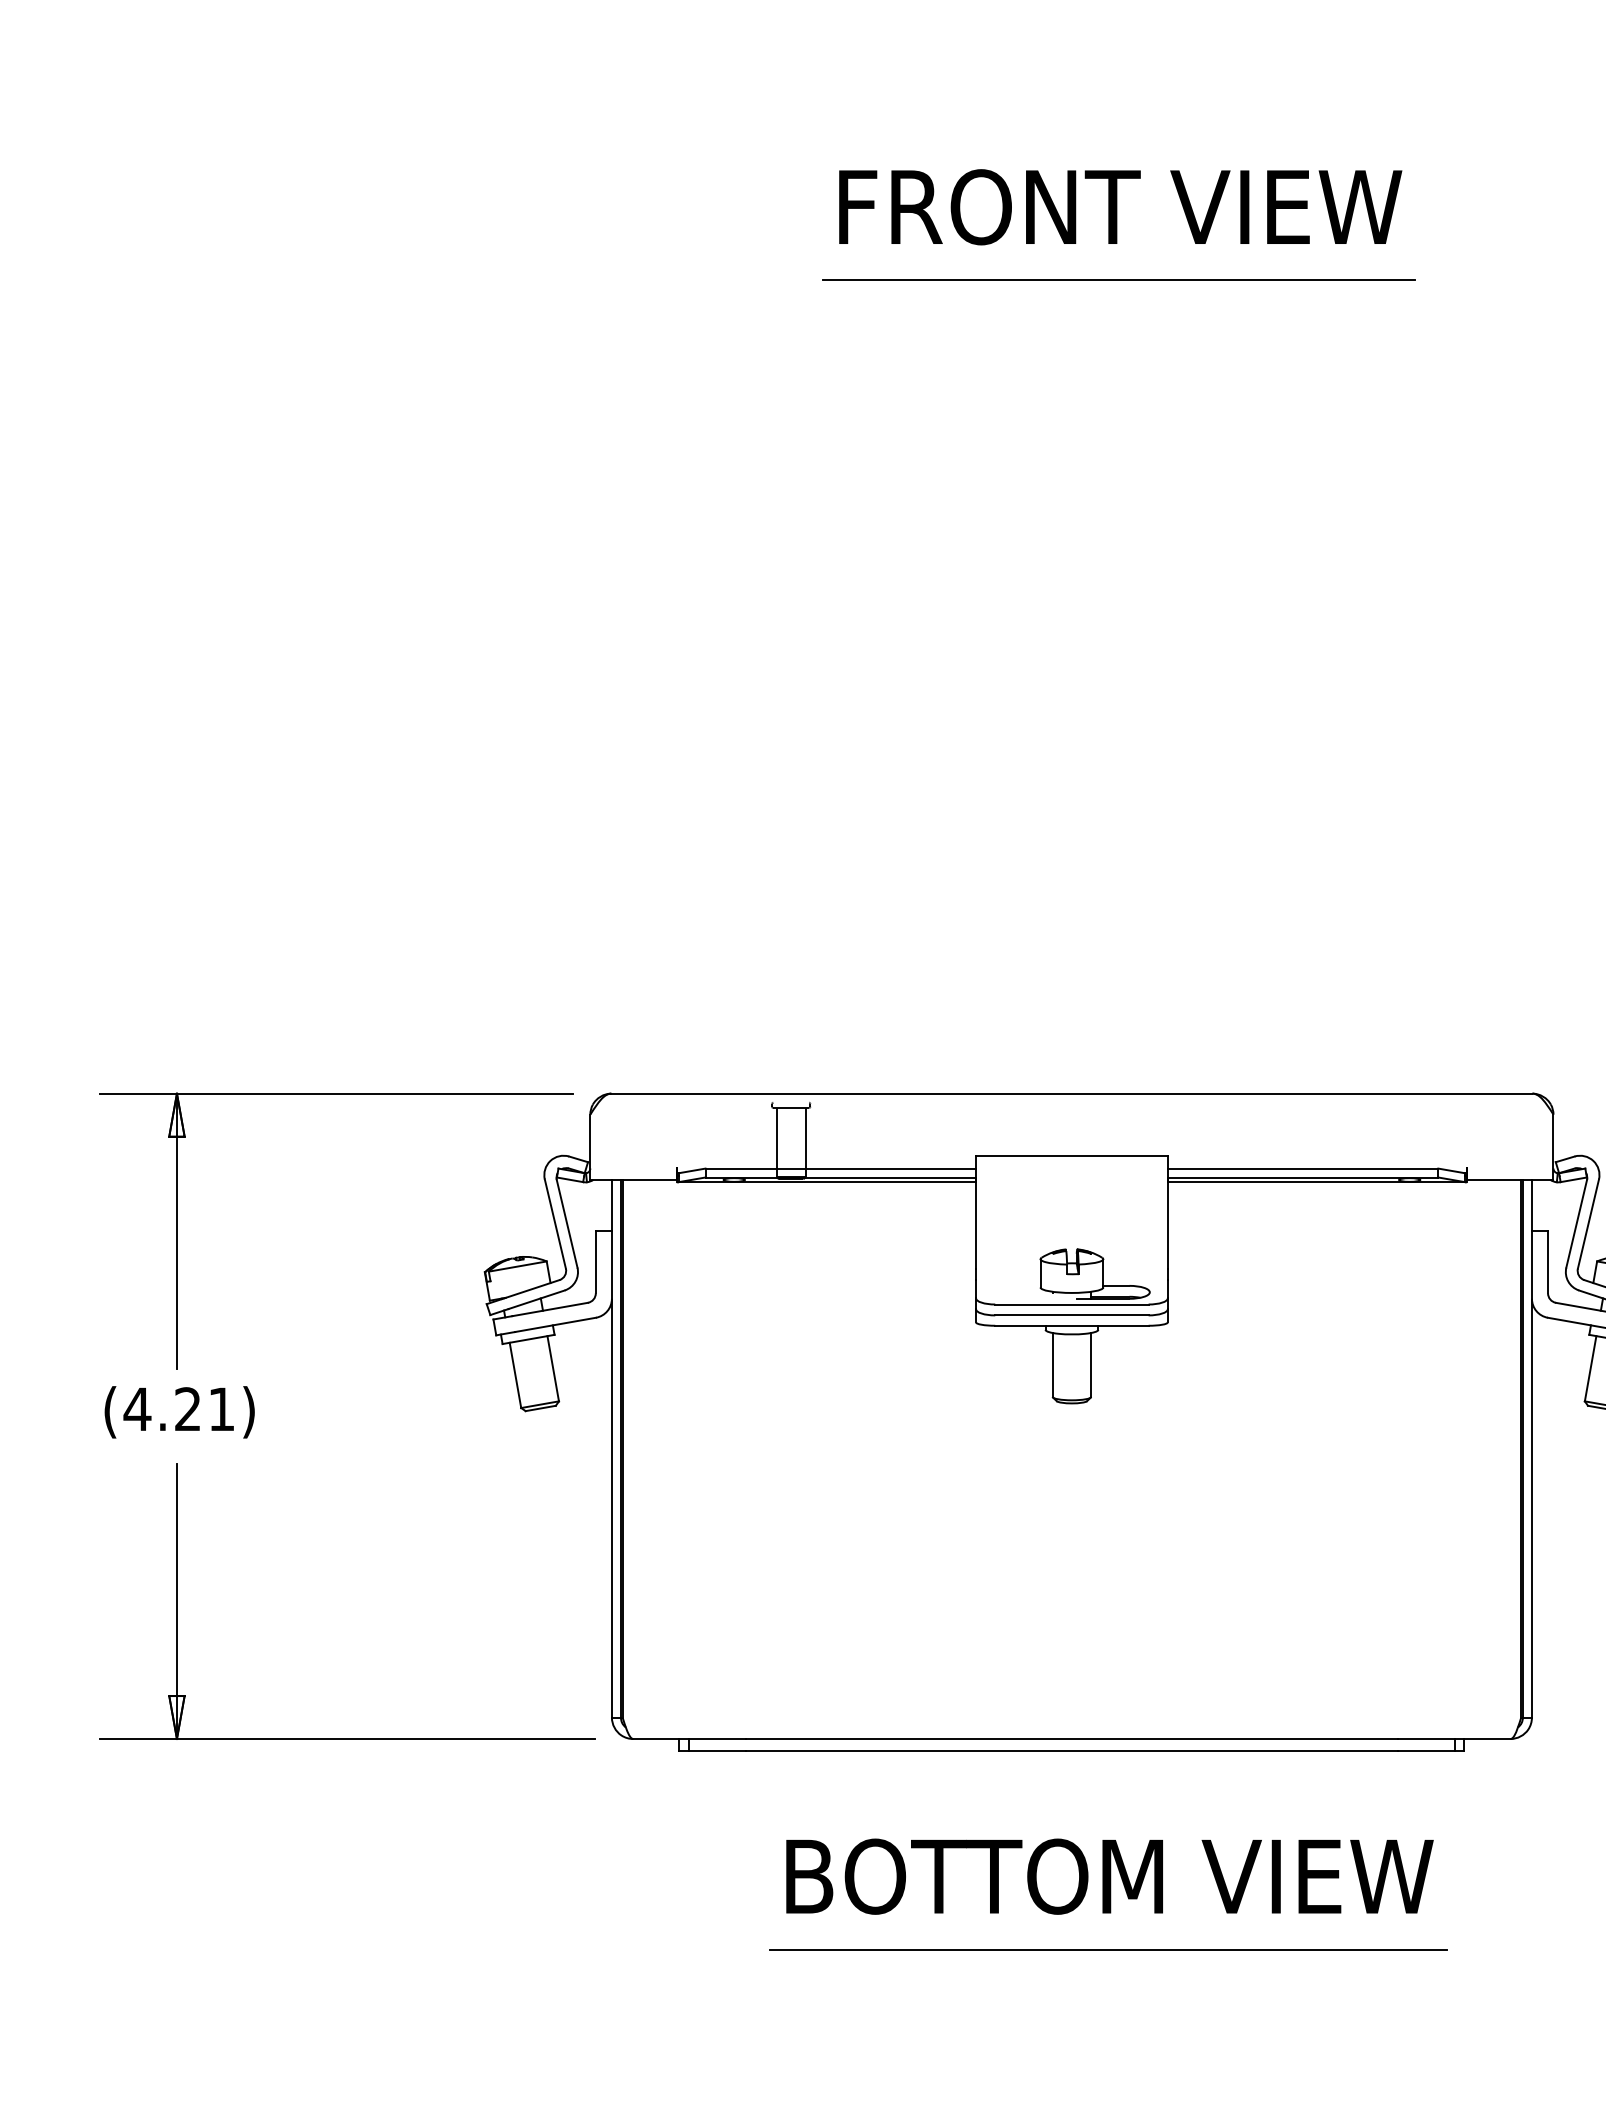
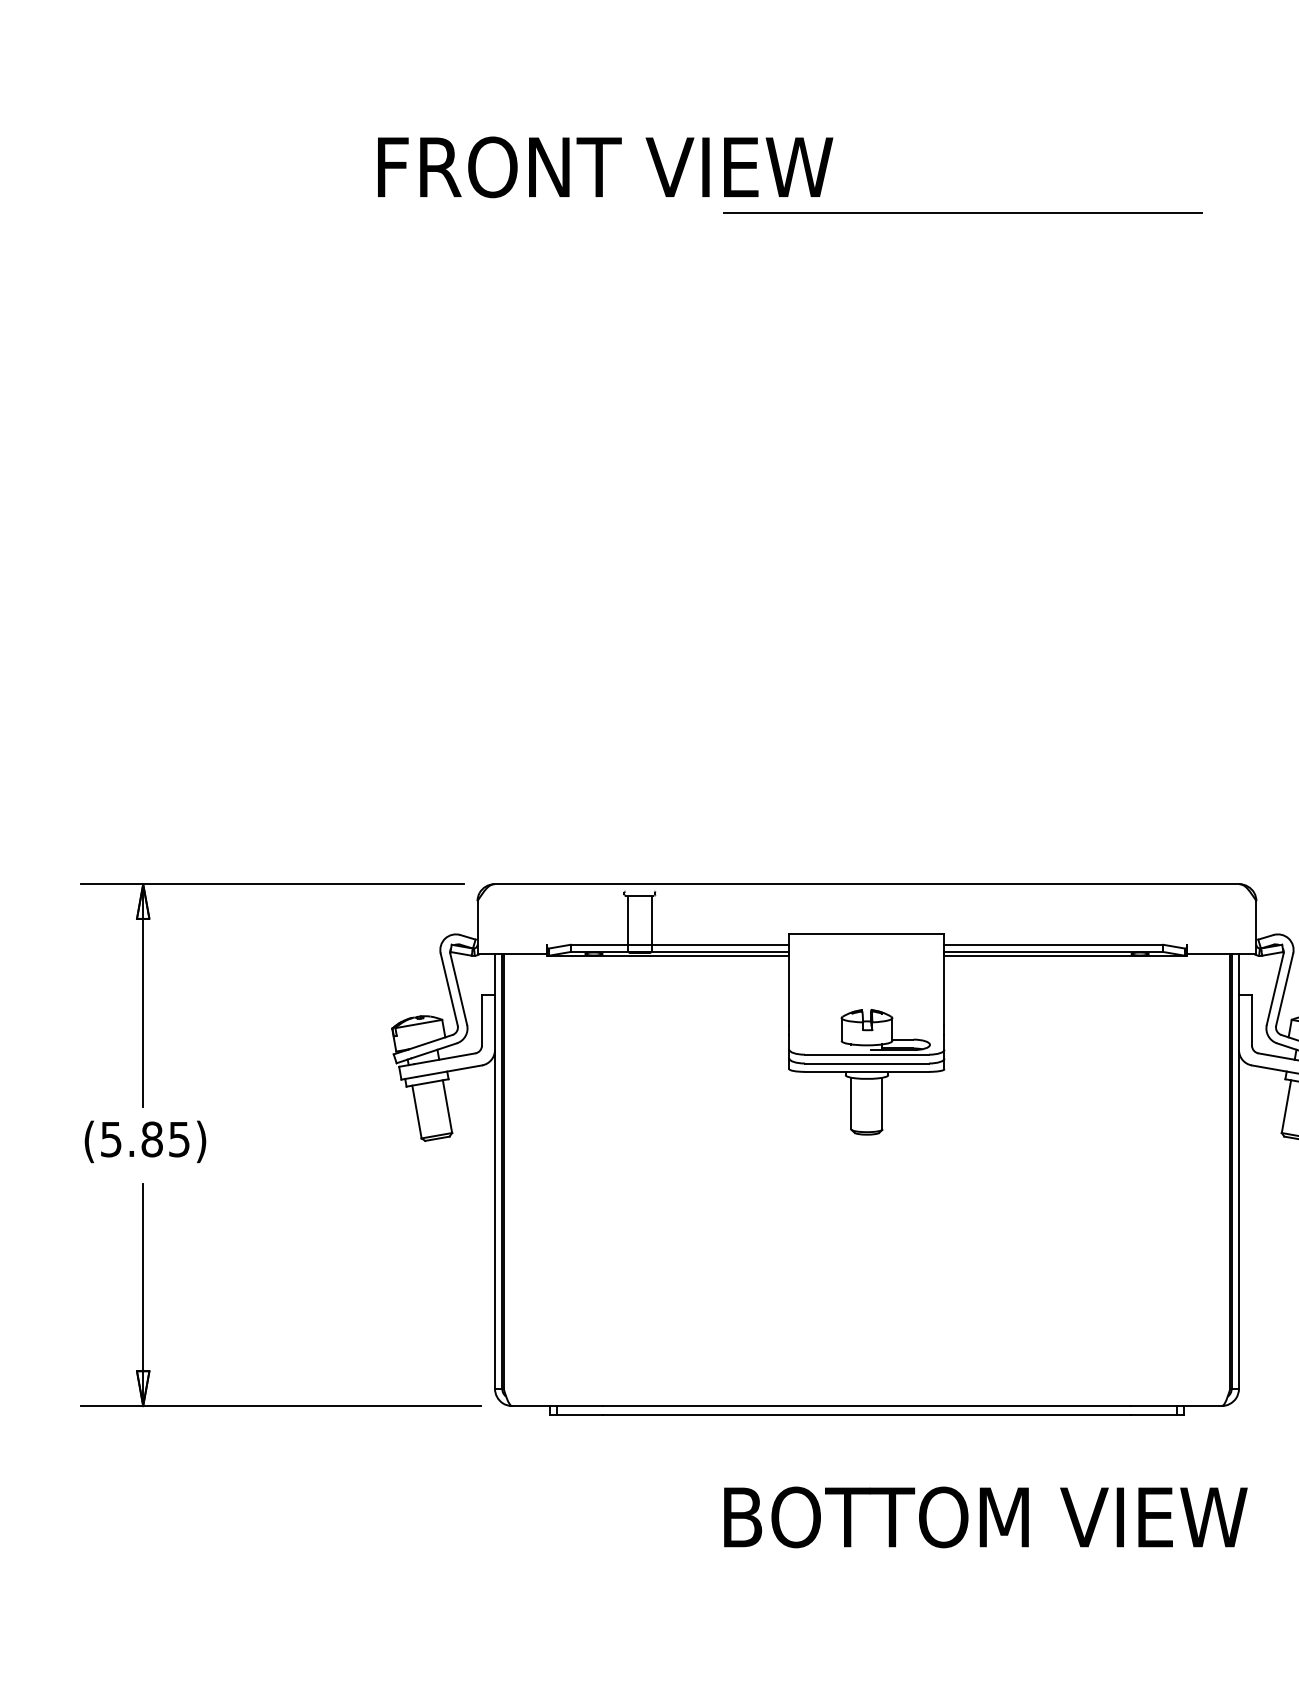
text: (1120, 207) -> (605, 167), moved
line: (1118, 279) -> (962, 212), moved
text: (178, 1409) -> (144, 1139), (4.21) -> (5.85)
text: (1109, 1876) -> (985, 1517), moved
line: (1108, 1949) -> (896, 1576), removed

